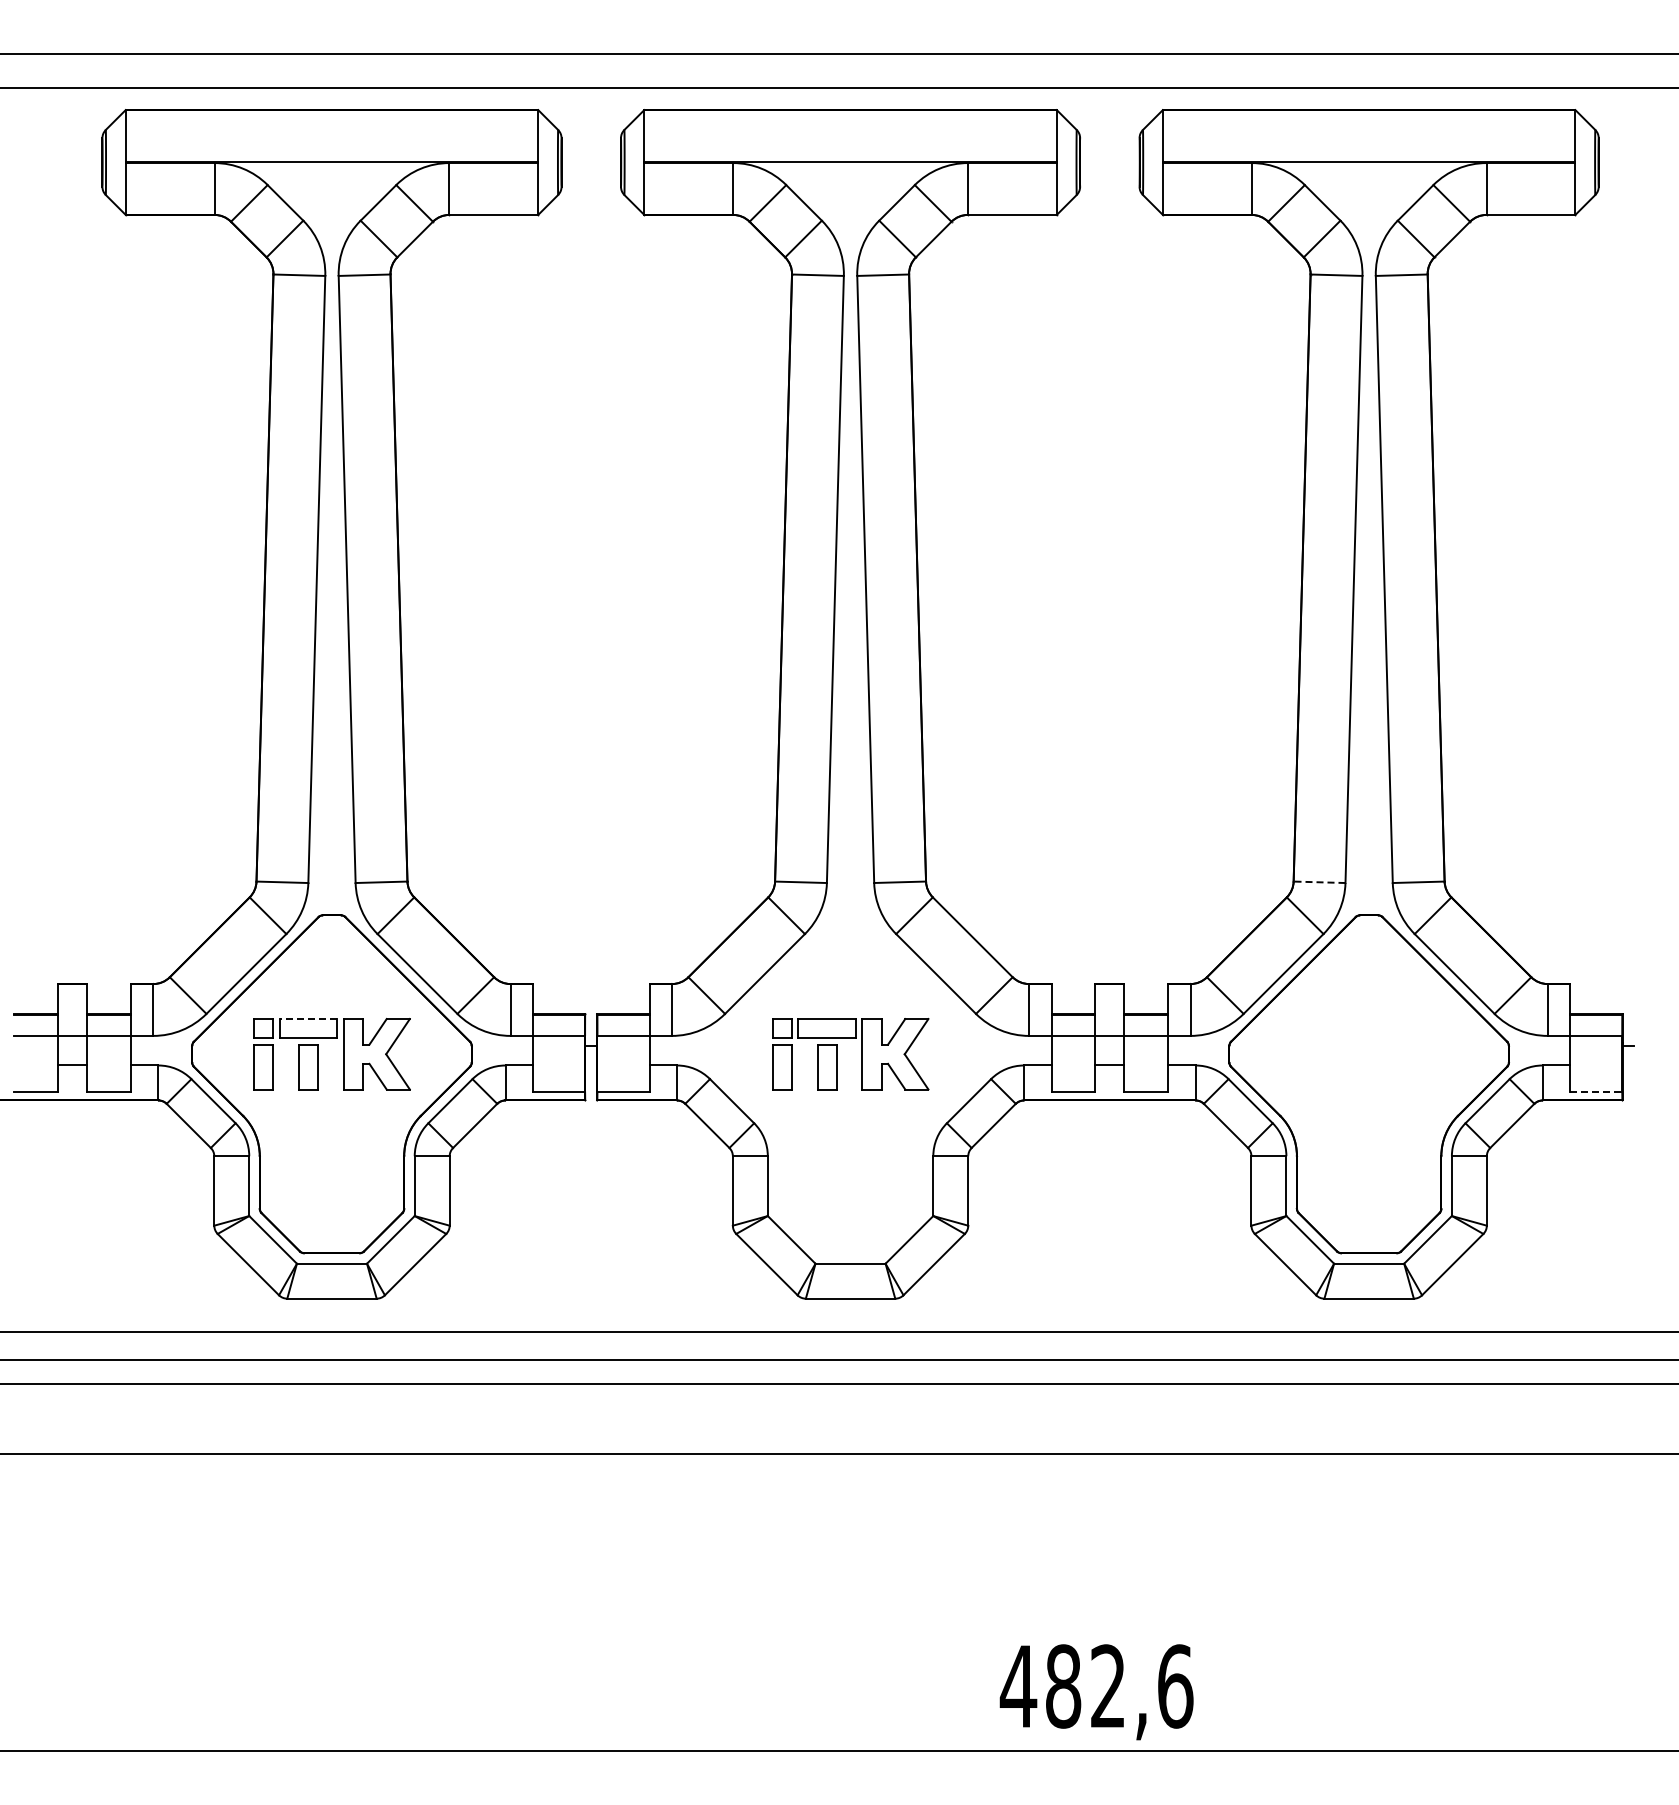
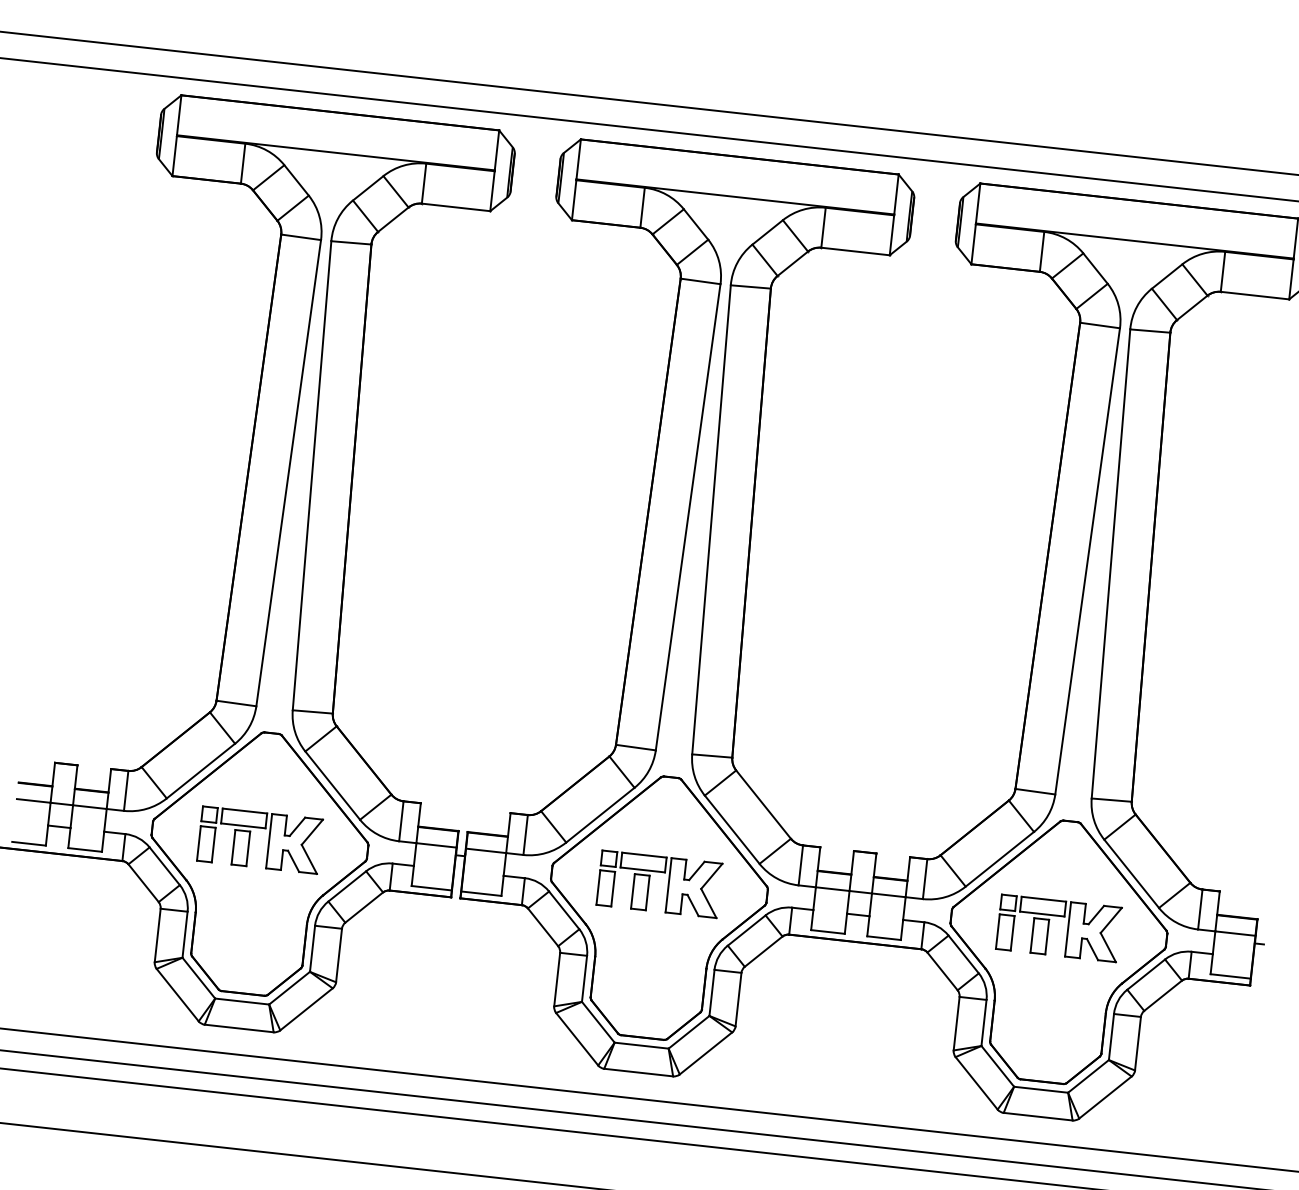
line: (1319, 882) -> (1035, 791), dashed -> solid
line: (308, 1019) -> (244, 811), dashed -> solid
part: (1380, 1054) -> (1067, 929), added
part: (850, 1084) -> (656, 907), added
line: (1596, 1091) -> (1230, 976), dashed -> solid

